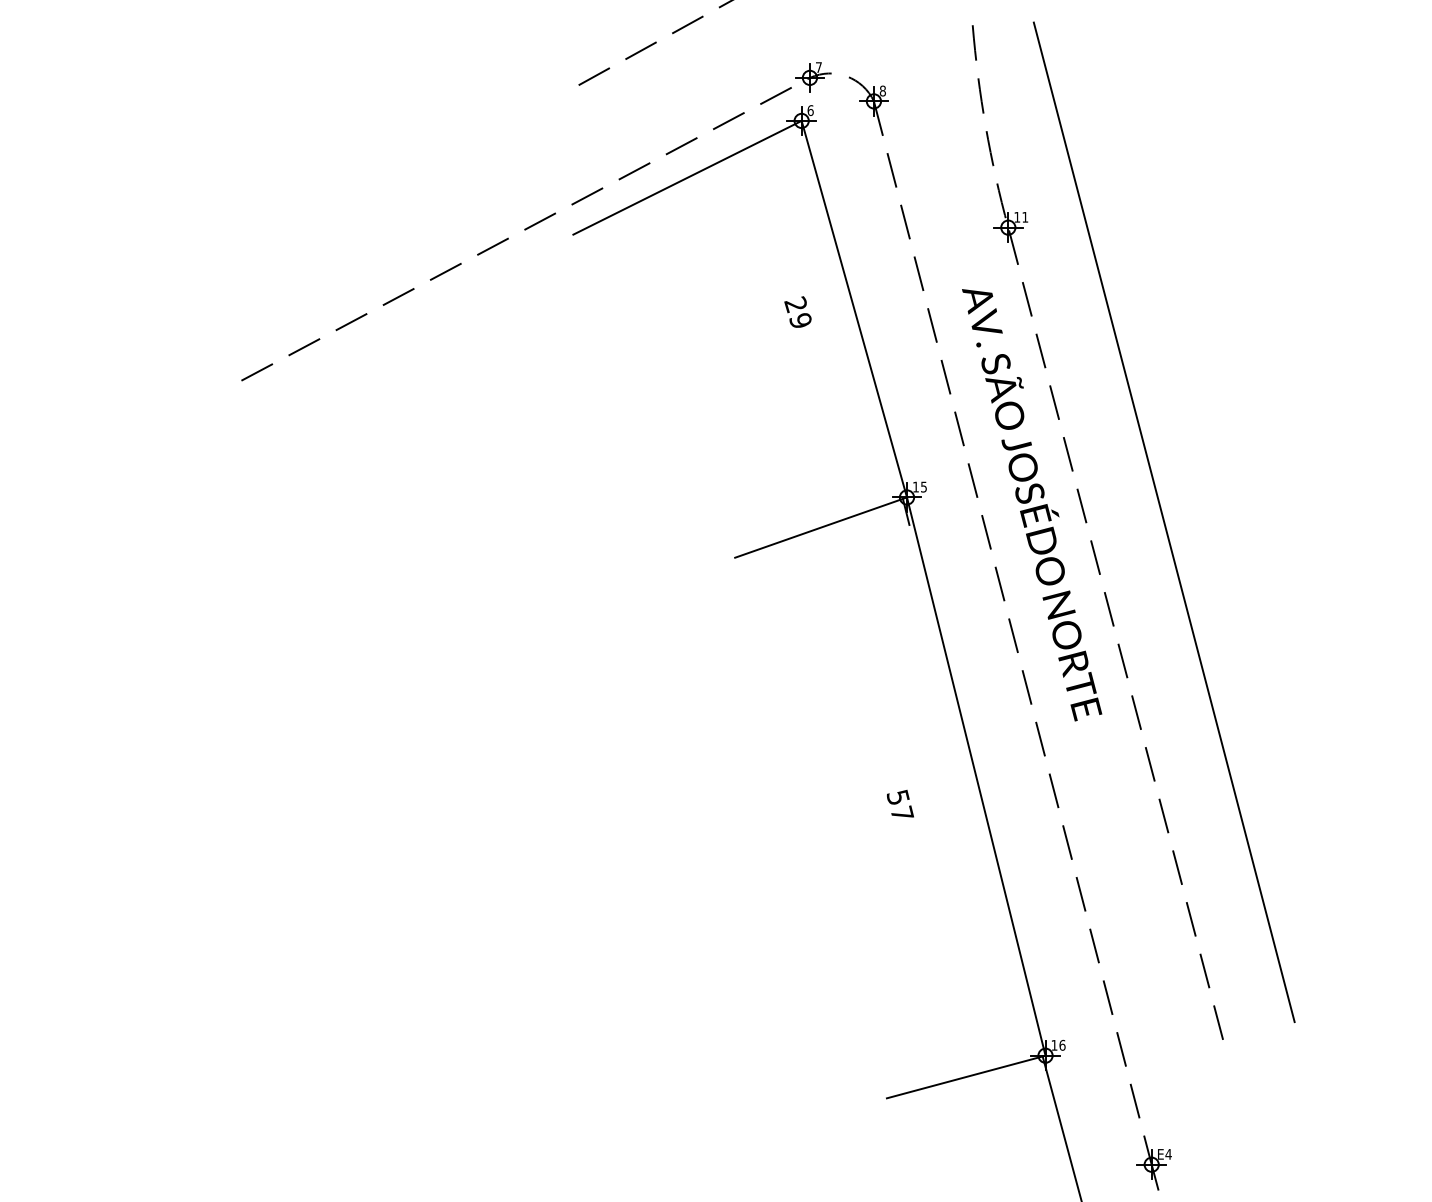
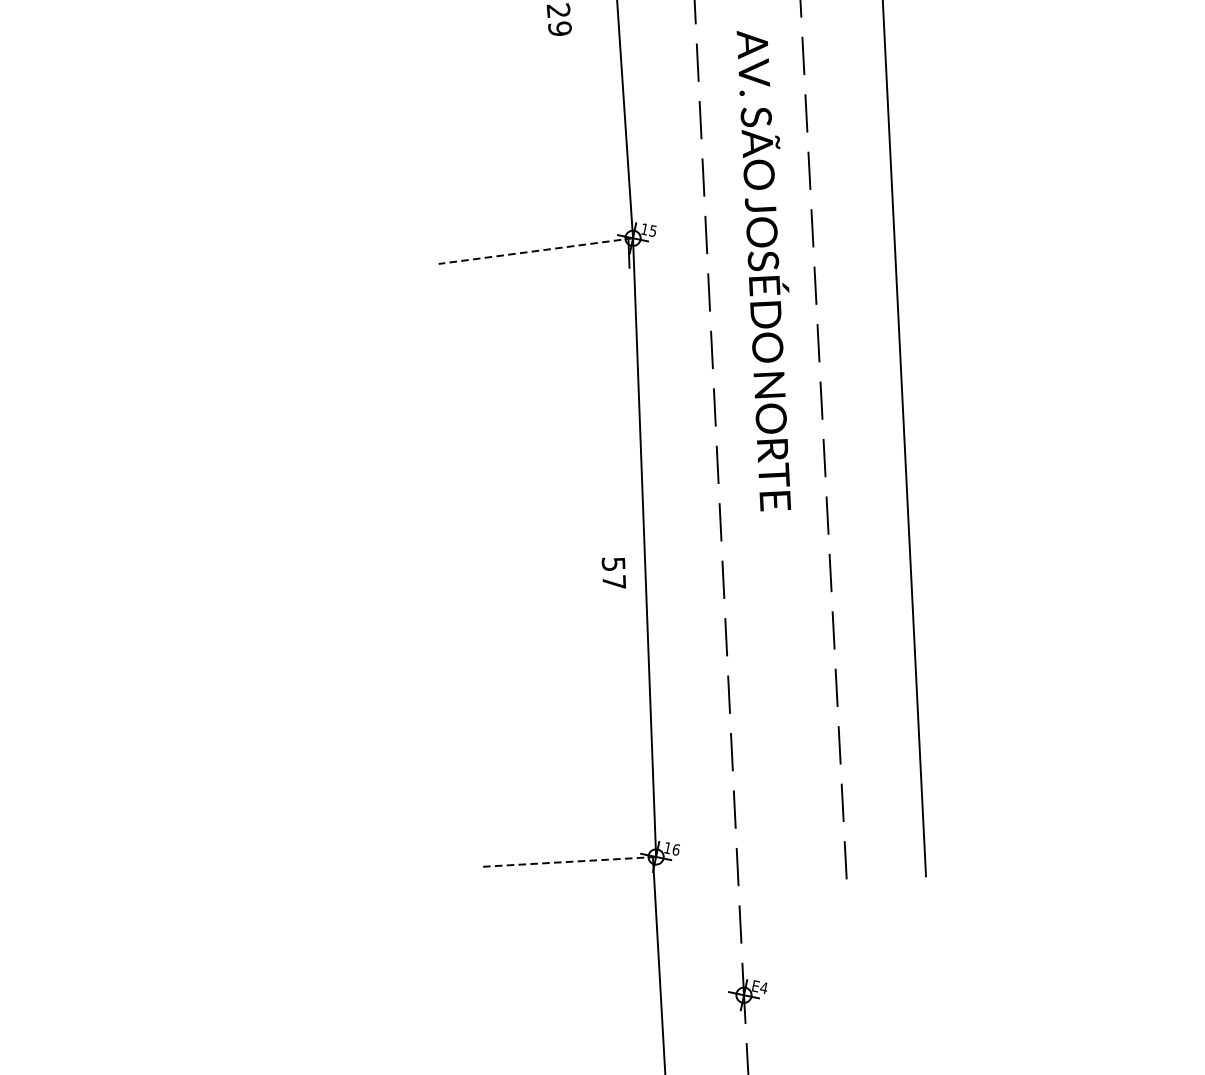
line: (820, 527) -> (535, 250), solid -> dashed
text: (900, 803) -> (614, 570), moved
line: (965, 1077) -> (566, 862), solid -> dashed

